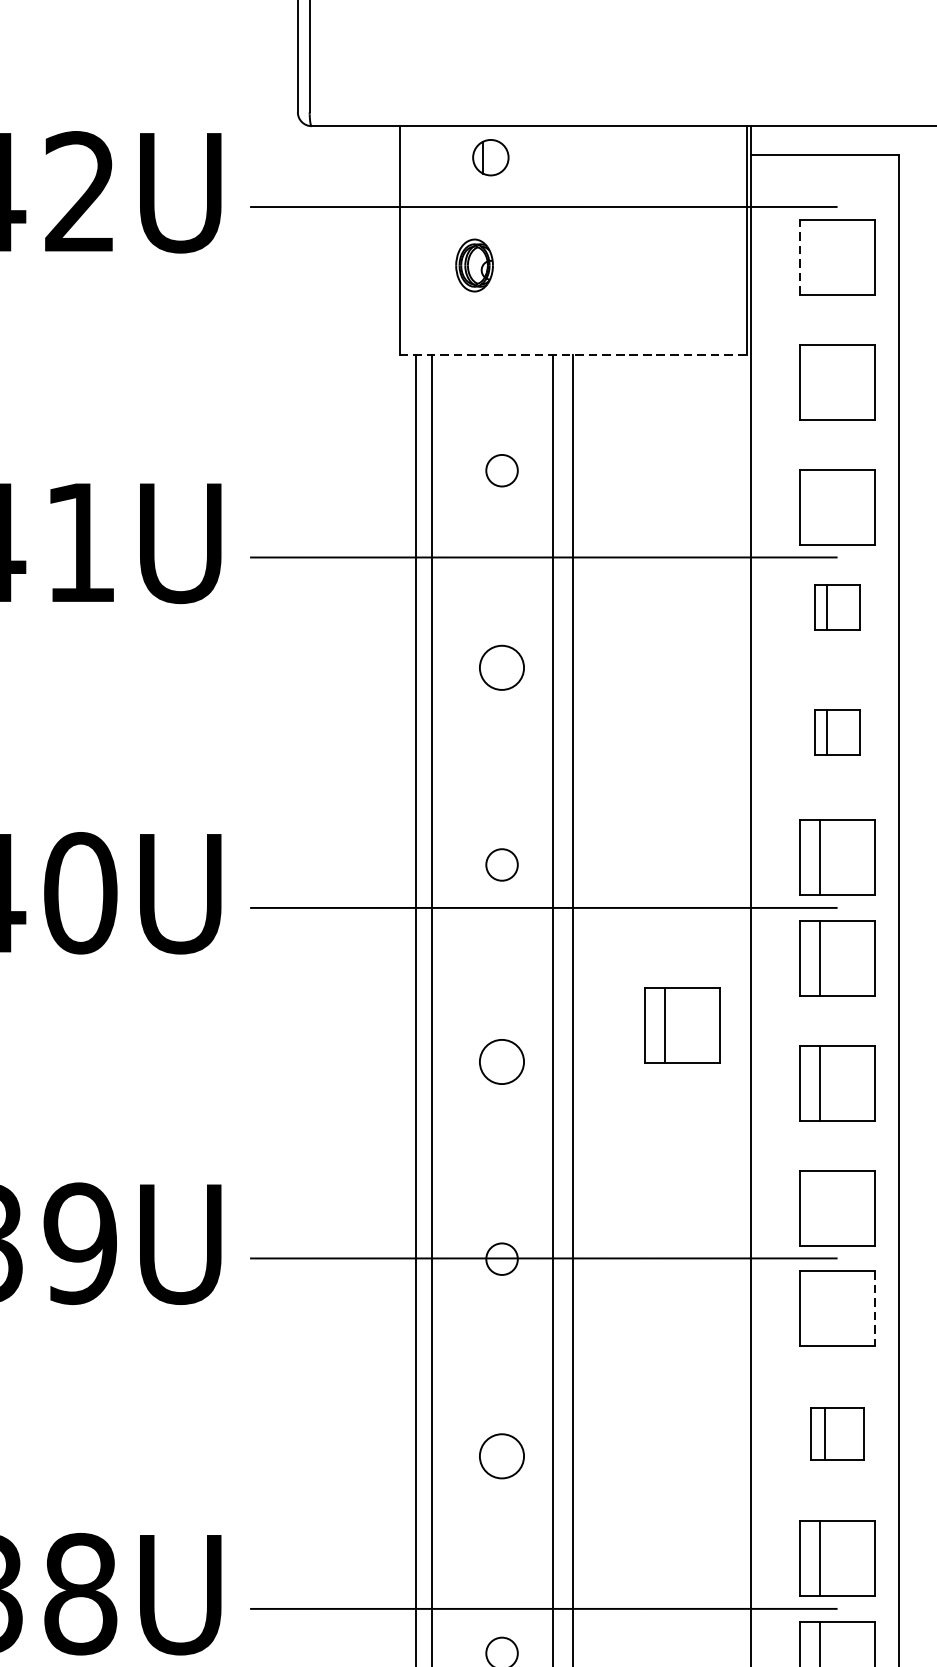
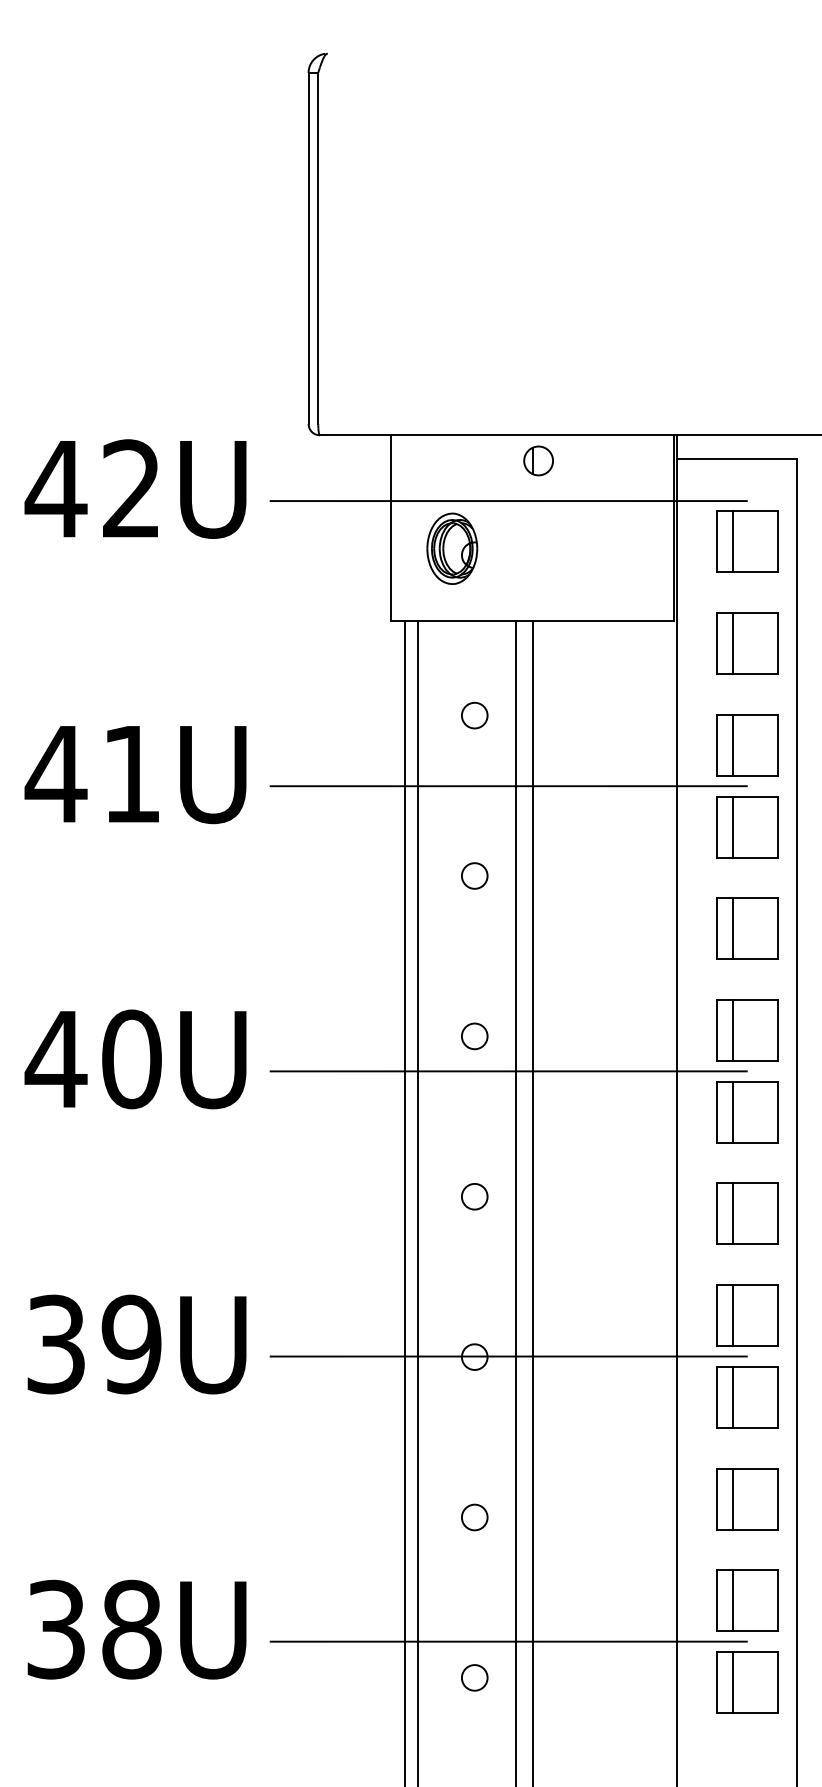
part: (490, 157) -> (538, 460), moved
line: (800, 256) -> (717, 541), dashed -> solid
line: (820, 256) -> (733, 541), added
part: (474, 265) -> (452, 548), size x1.67
line: (573, 355) -> (532, 621), dashed -> solid
line: (820, 382) -> (733, 643), added
line: (820, 506) -> (733, 744), added
part: (837, 608) -> (747, 827), size x1.67
circle: (501, 667) -> (474, 875), size x0.71
part: (837, 732) -> (747, 928), size x1.67
part: (682, 1024) -> (621, 1166), removed
circle: (501, 1061) -> (474, 1196), size x0.71
line: (820, 1208) -> (733, 1315), added
line: (820, 1307) -> (733, 1396), added
line: (875, 1308) -> (778, 1397), dashed -> solid
part: (837, 1434) -> (747, 1499), size x1.43
circle: (501, 1456) -> (474, 1517), size x0.71

